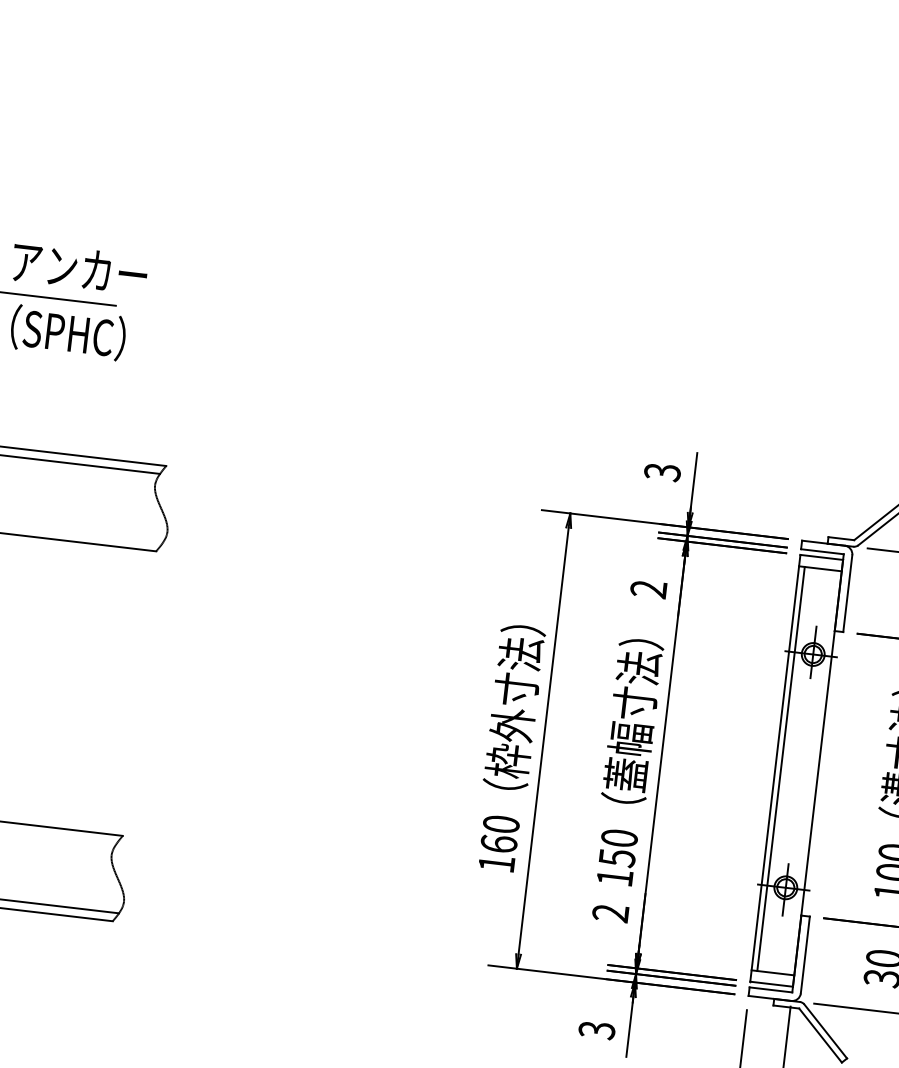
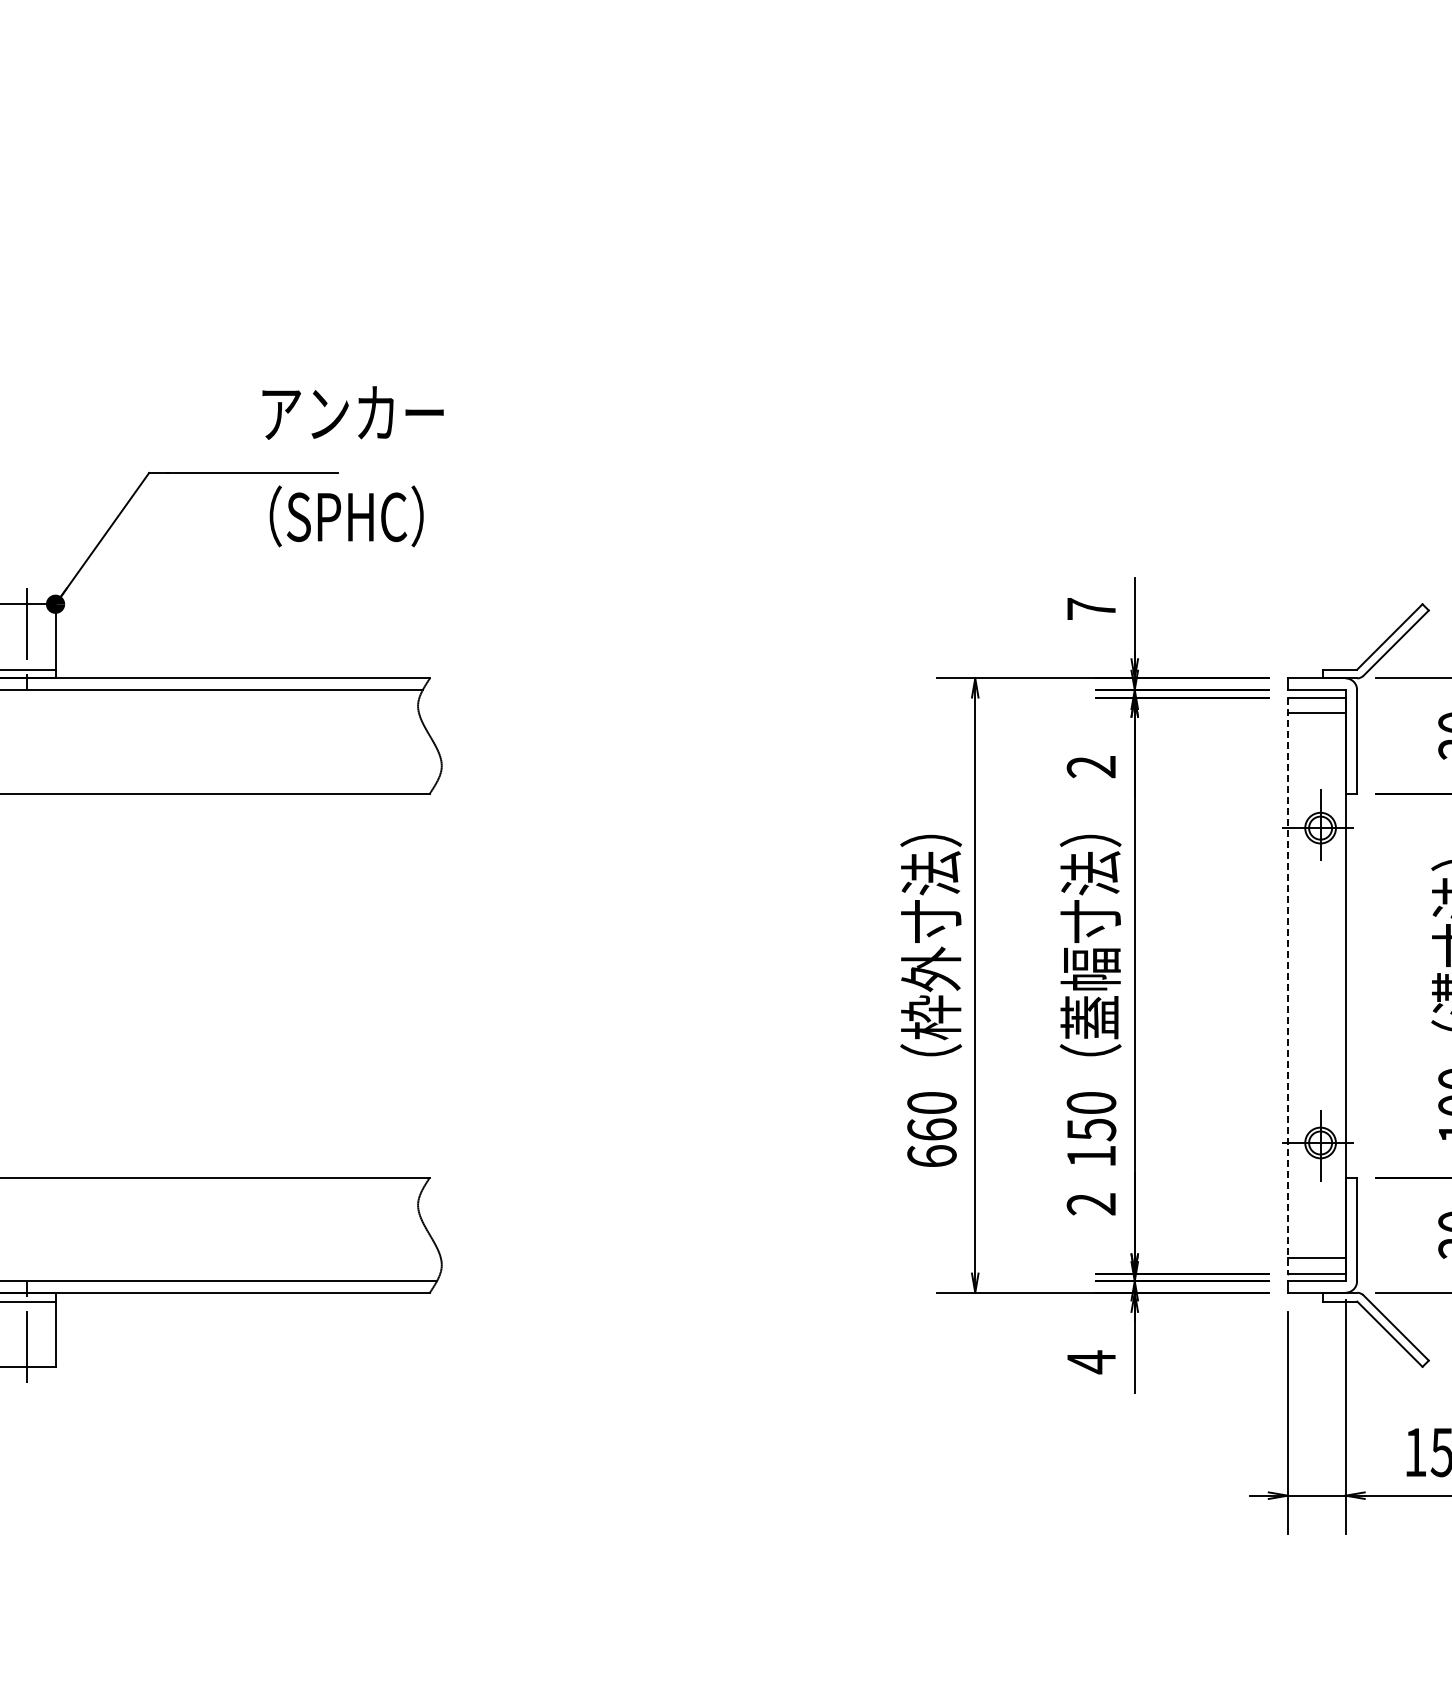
text: (79, 268) -> (352, 412), moved
text: (68, 332) -> (346, 516), moved
text: (662, 472) -> (1091, 609), 3 -> 7
line: (775, 768) -> (1287, 985), solid -> dashed
line: (780, 768) -> (1295, 985), removed
text: (496, 863) -> (931, 1155), 160 -> 660
text: (596, 1030) -> (1091, 1362), 3 -> 4

